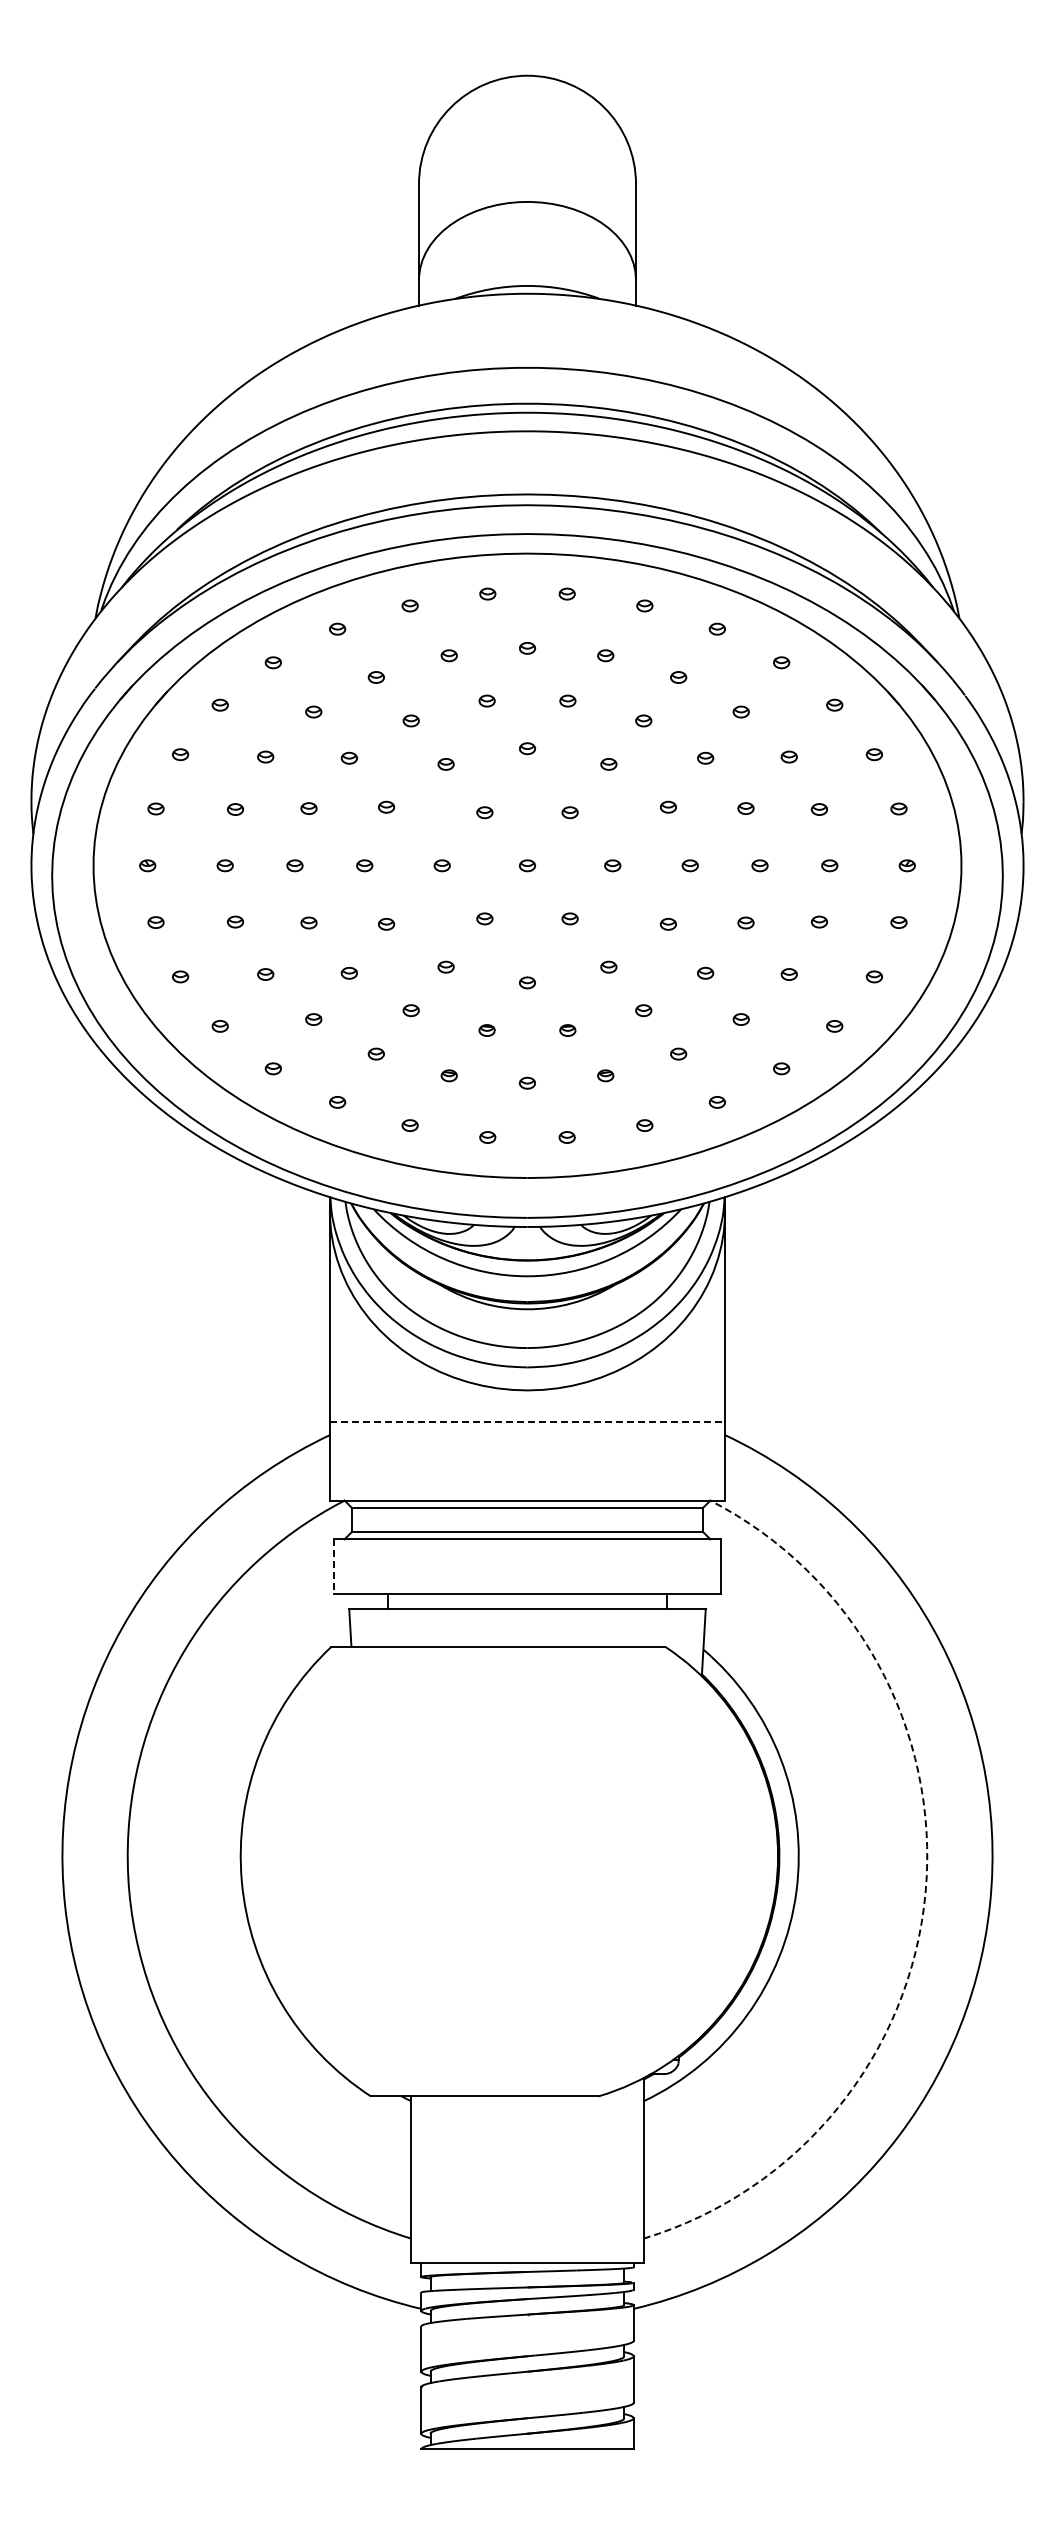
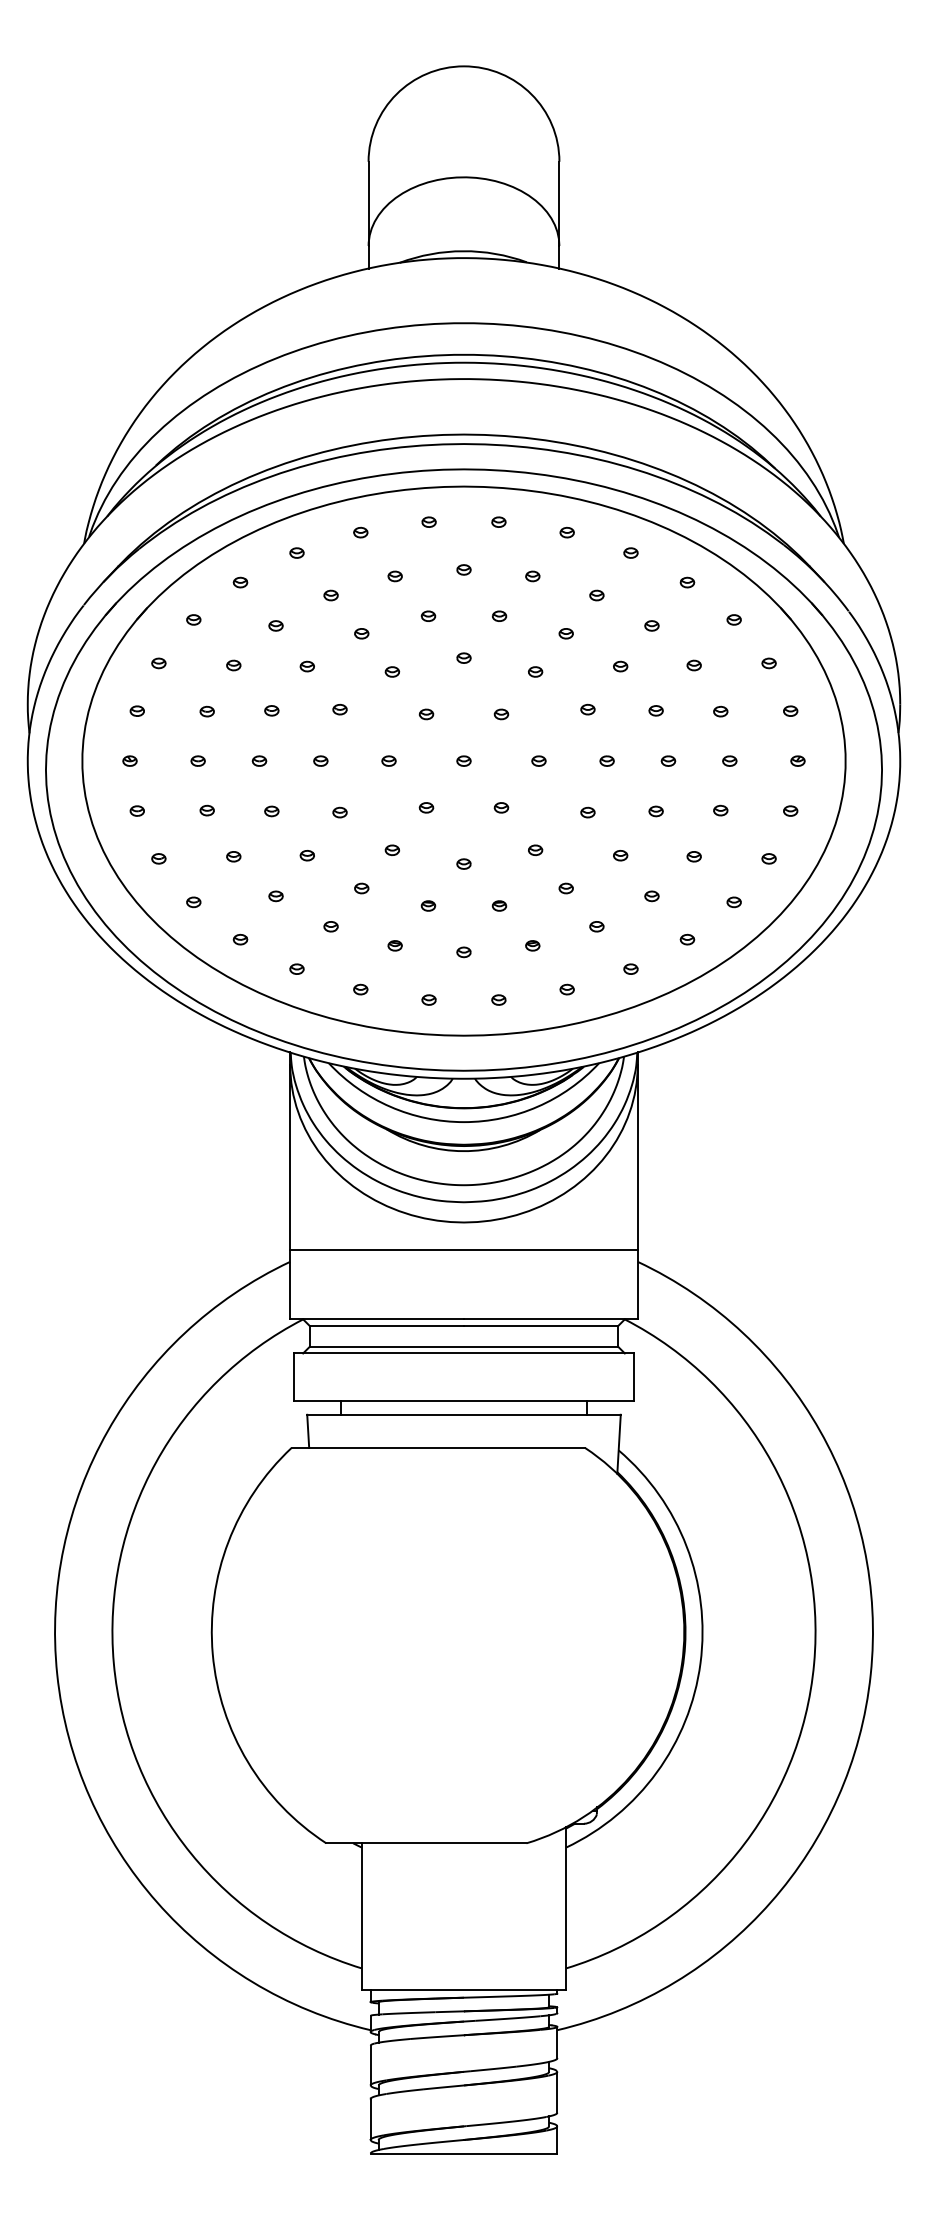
line: (527, 1422) -> (464, 1250), dashed -> solid
line: (333, 1566) -> (293, 1377), dashed -> solid
arc: (925, 1892) -> (814, 1664), dashed -> solid

